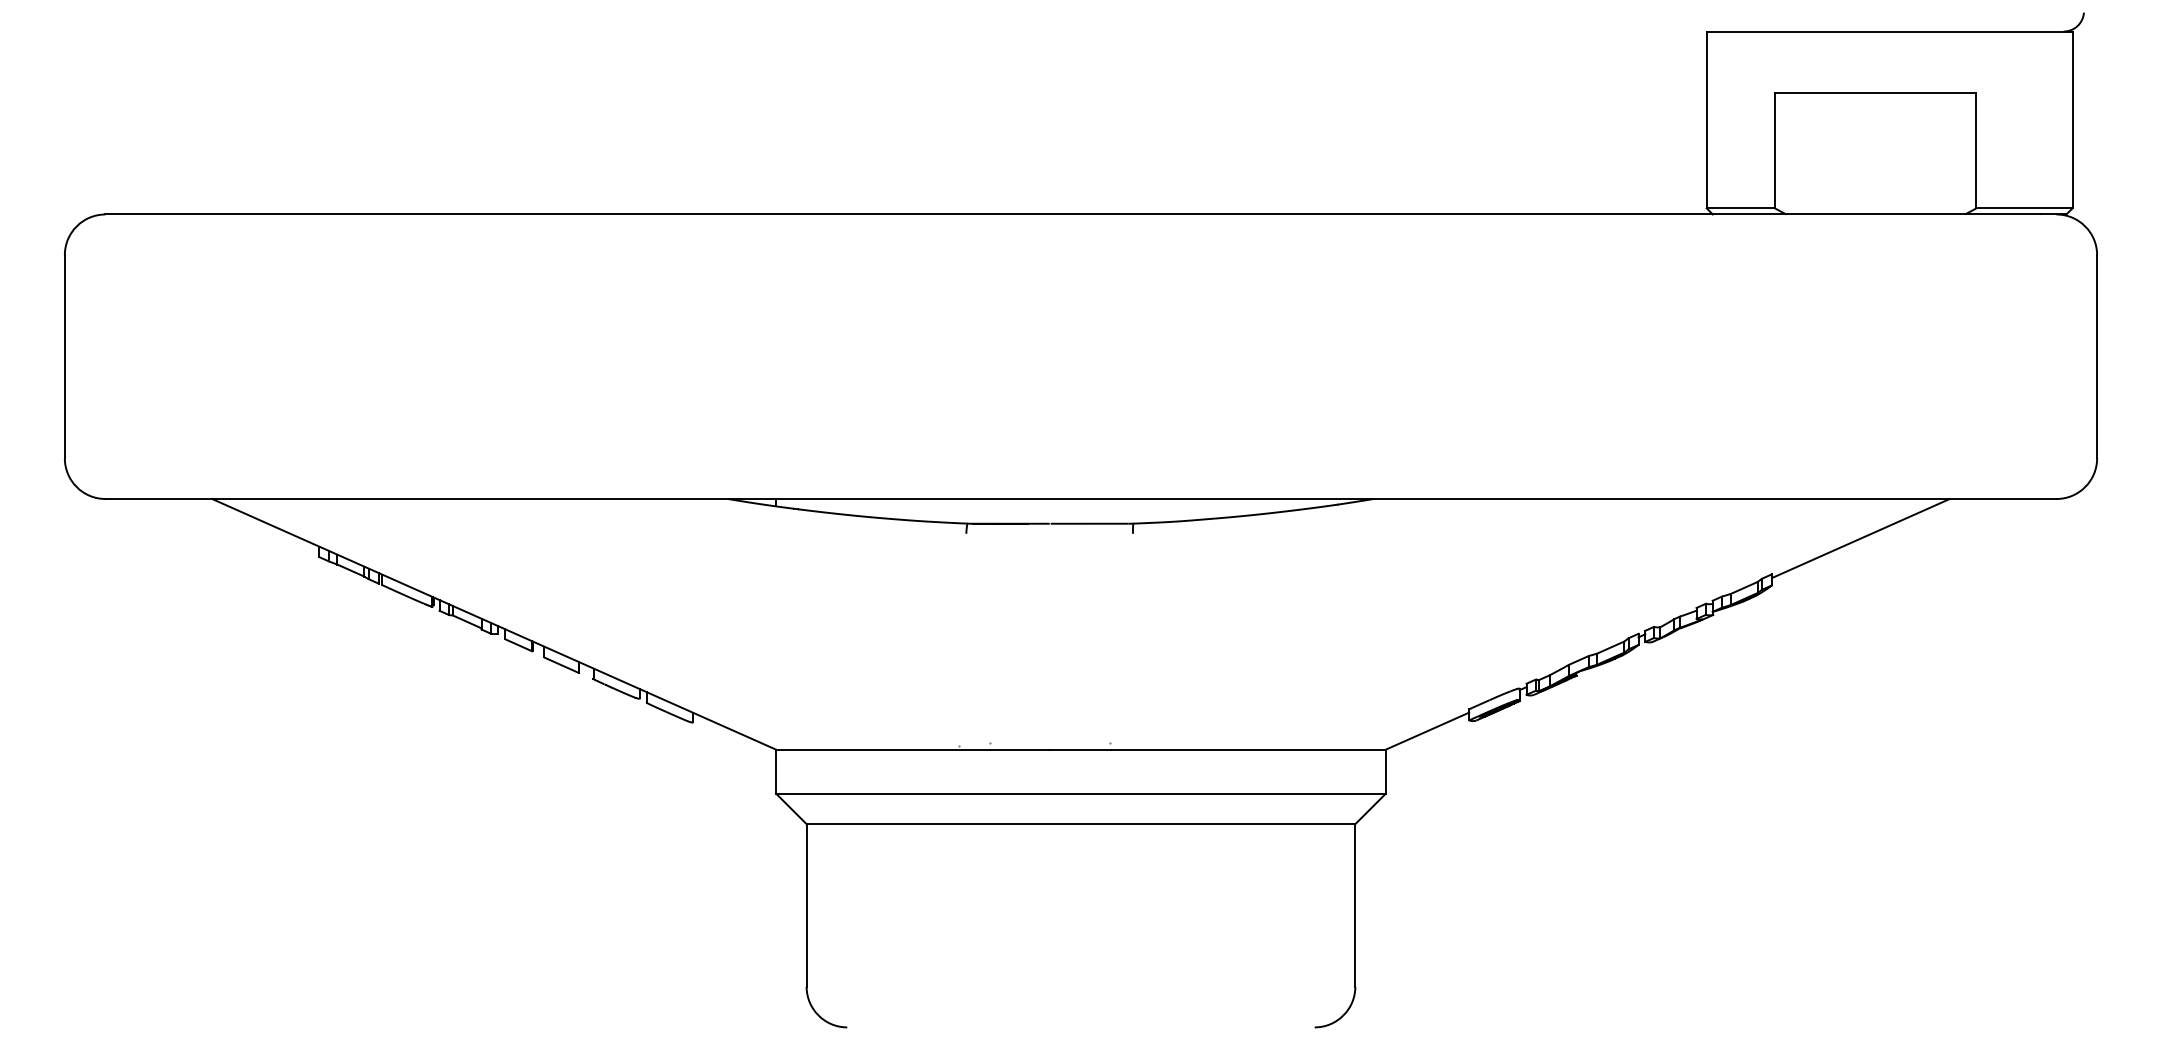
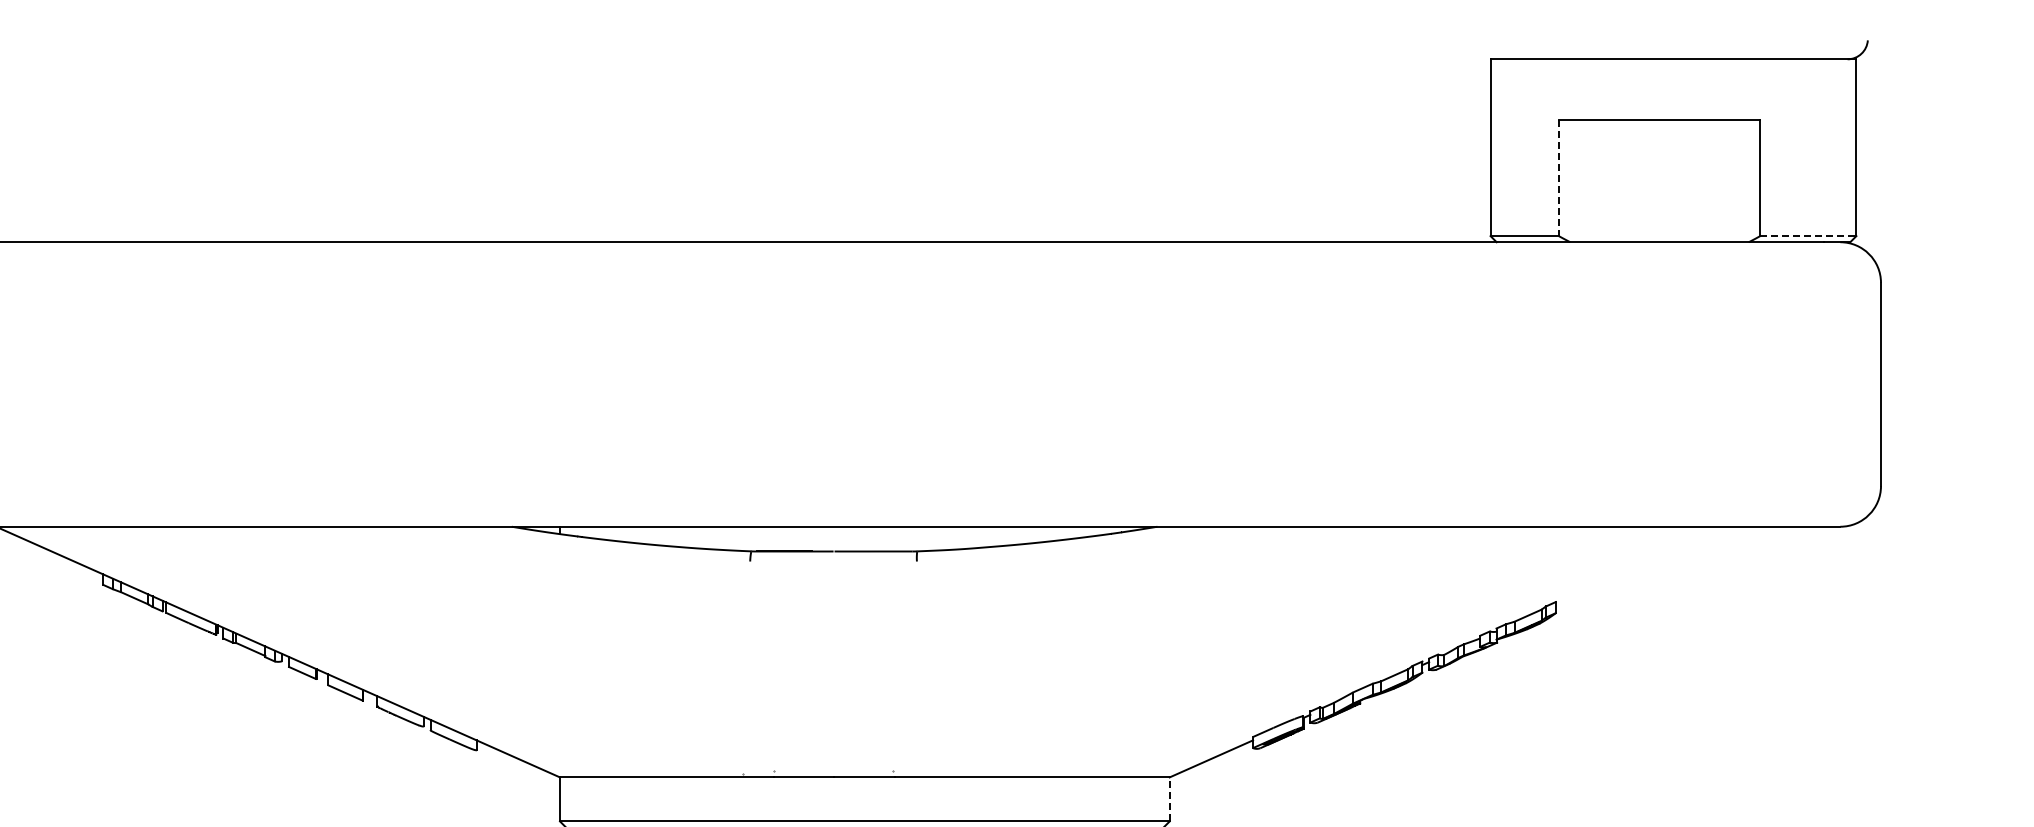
line: (1775, 150) -> (1559, 178), solid -> dashed
line: (2024, 208) -> (1808, 236), solid -> dashed
line: (1860, 538) -> (1644, 566), removed
line: (1385, 771) -> (1169, 799), solid -> dashed

